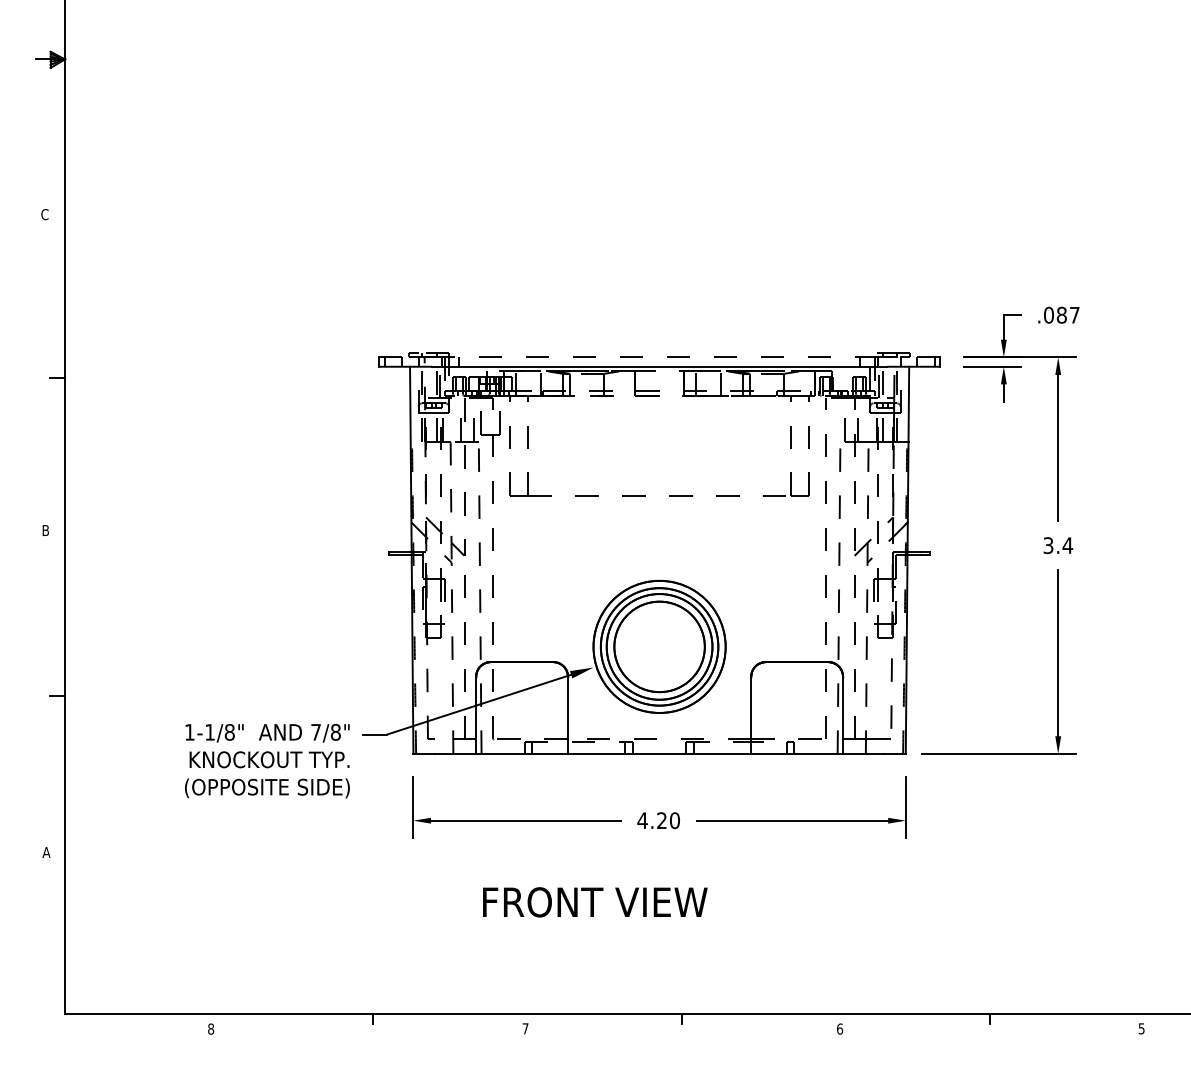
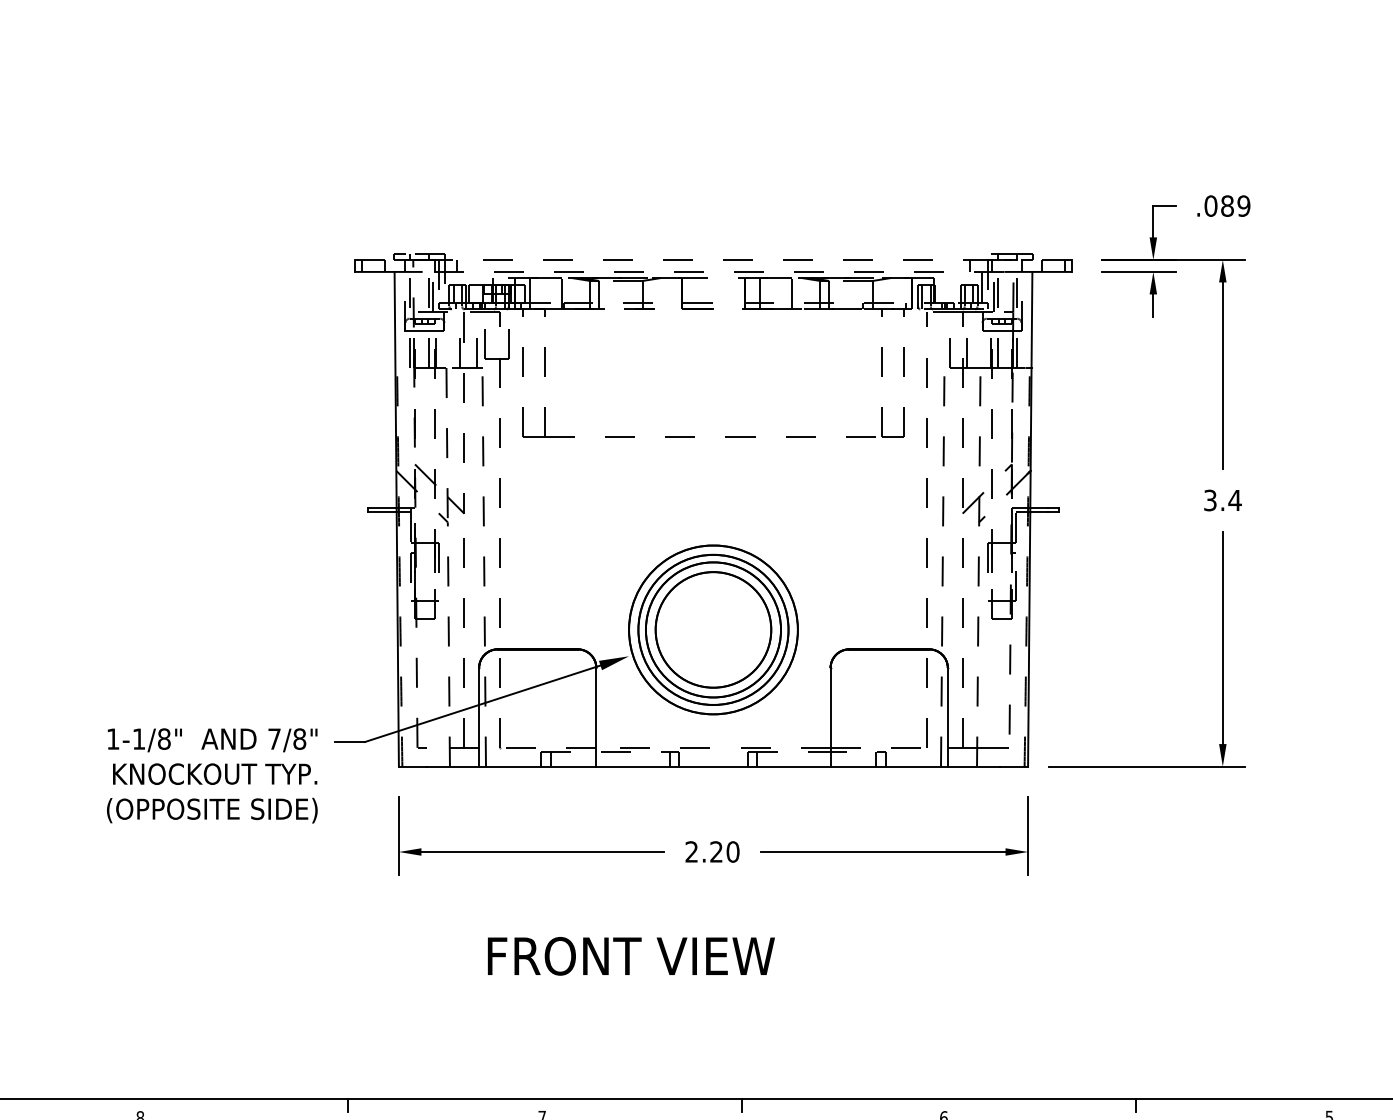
text: (1074, 314) -> (1243, 205), .087 -> .089
line: (659, 366) -> (713, 271), solid -> dashed
text: (642, 820) -> (691, 851), 4.20 -> 2.20

